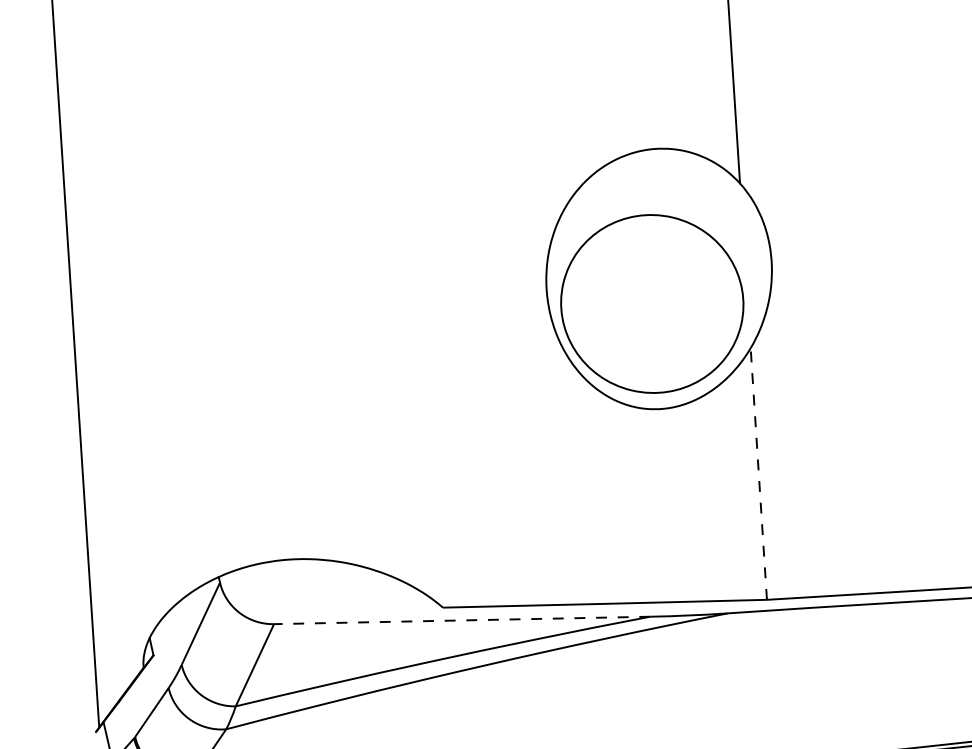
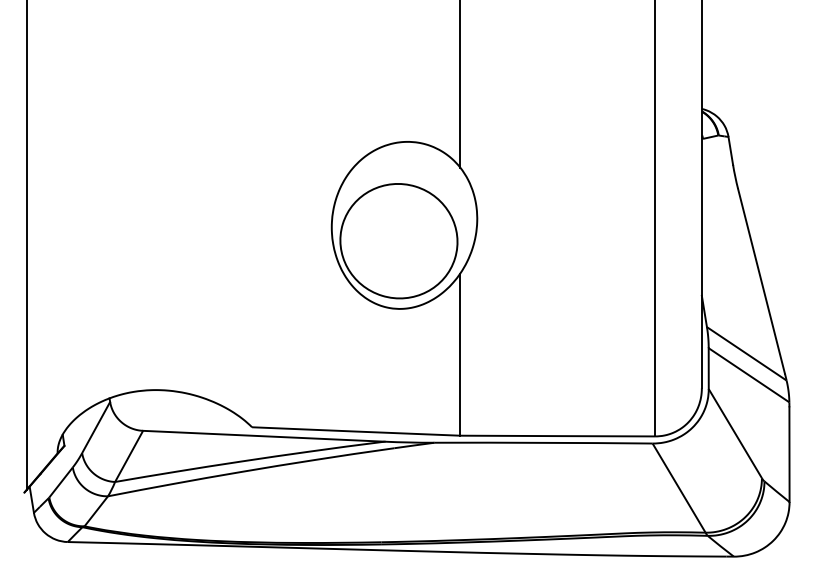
line: (759, 473) -> (460, 354), dashed -> solid
line: (461, 620) -> (263, 436), dashed -> solid

